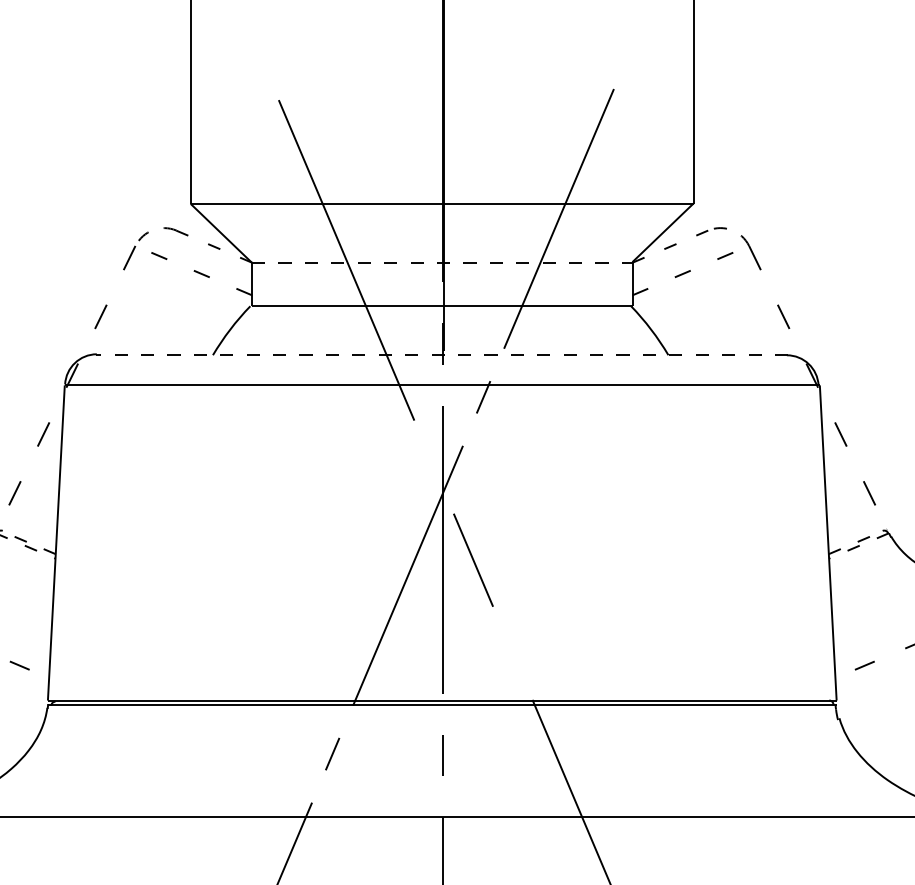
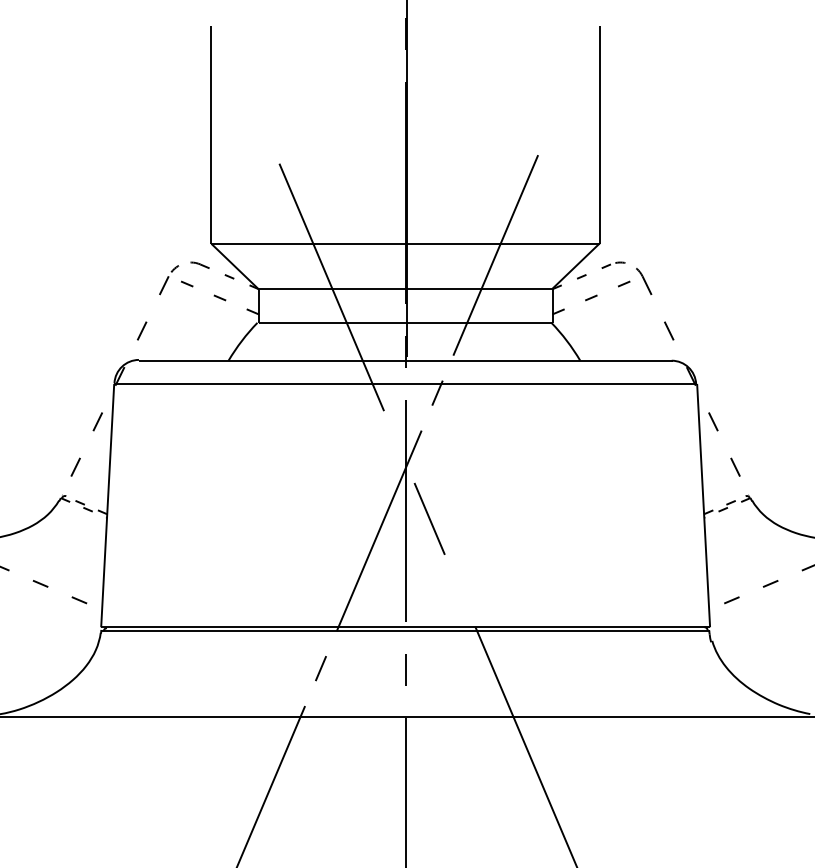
line: (442, 263) -> (405, 289), dashed -> solid
line: (442, 355) -> (405, 360), dashed -> solid

